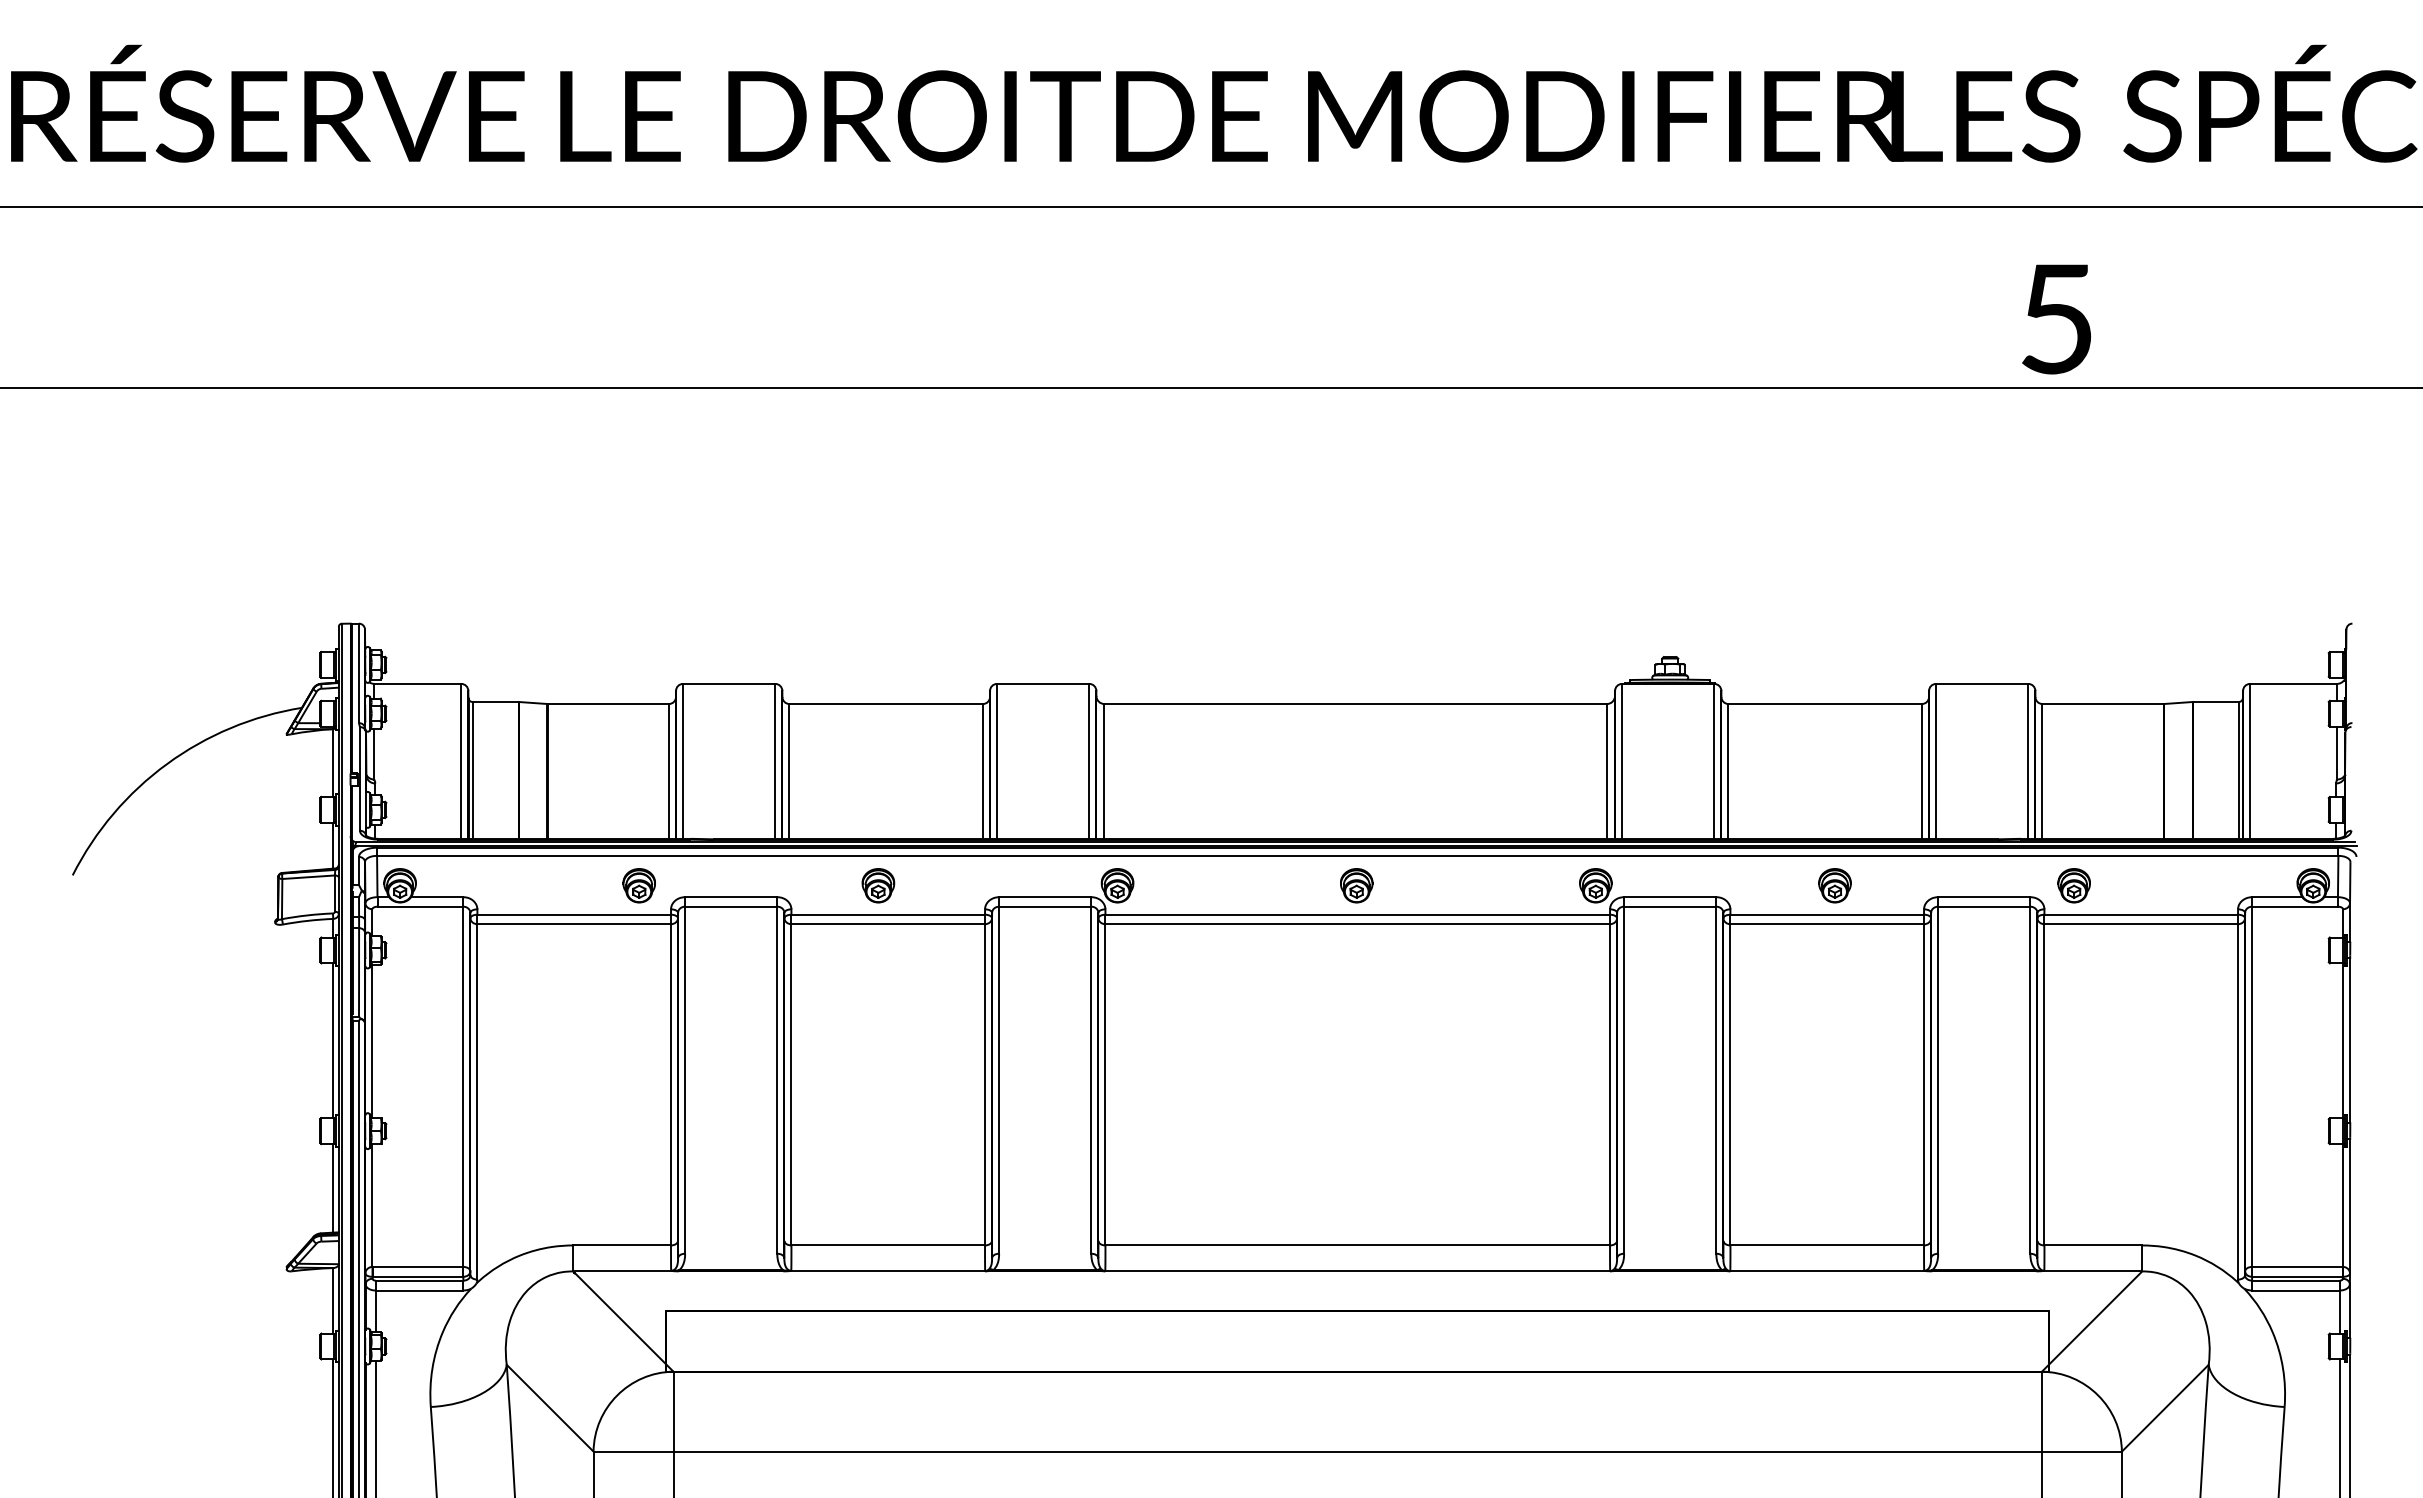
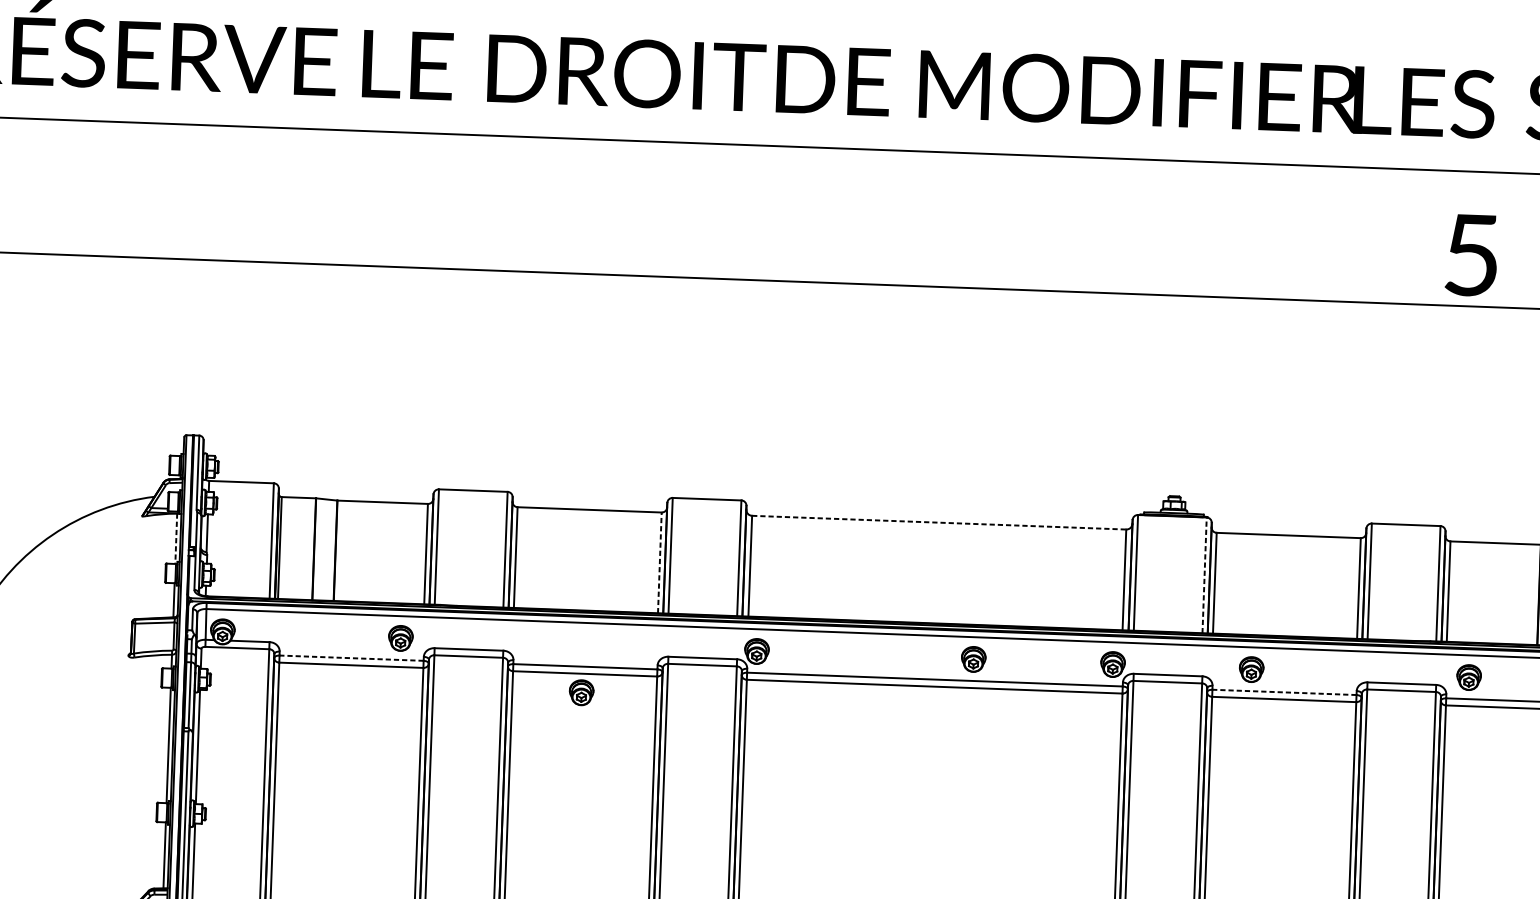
line: (1356, 704) -> (939, 523), solid -> dashed
line: (1714, 761) -> (1204, 575), solid -> dashed
line: (333, 763) -> (176, 539), solid -> dashed
line: (982, 771) -> (659, 562), solid -> dashed
part: (878, 885) -> (581, 692), moved
part: (1356, 885) -> (973, 659), moved
part: (1834, 885) -> (1251, 669), moved
line: (574, 914) -> (351, 658), solid -> dashed
line: (1827, 914) -> (1284, 692), solid -> dashed

